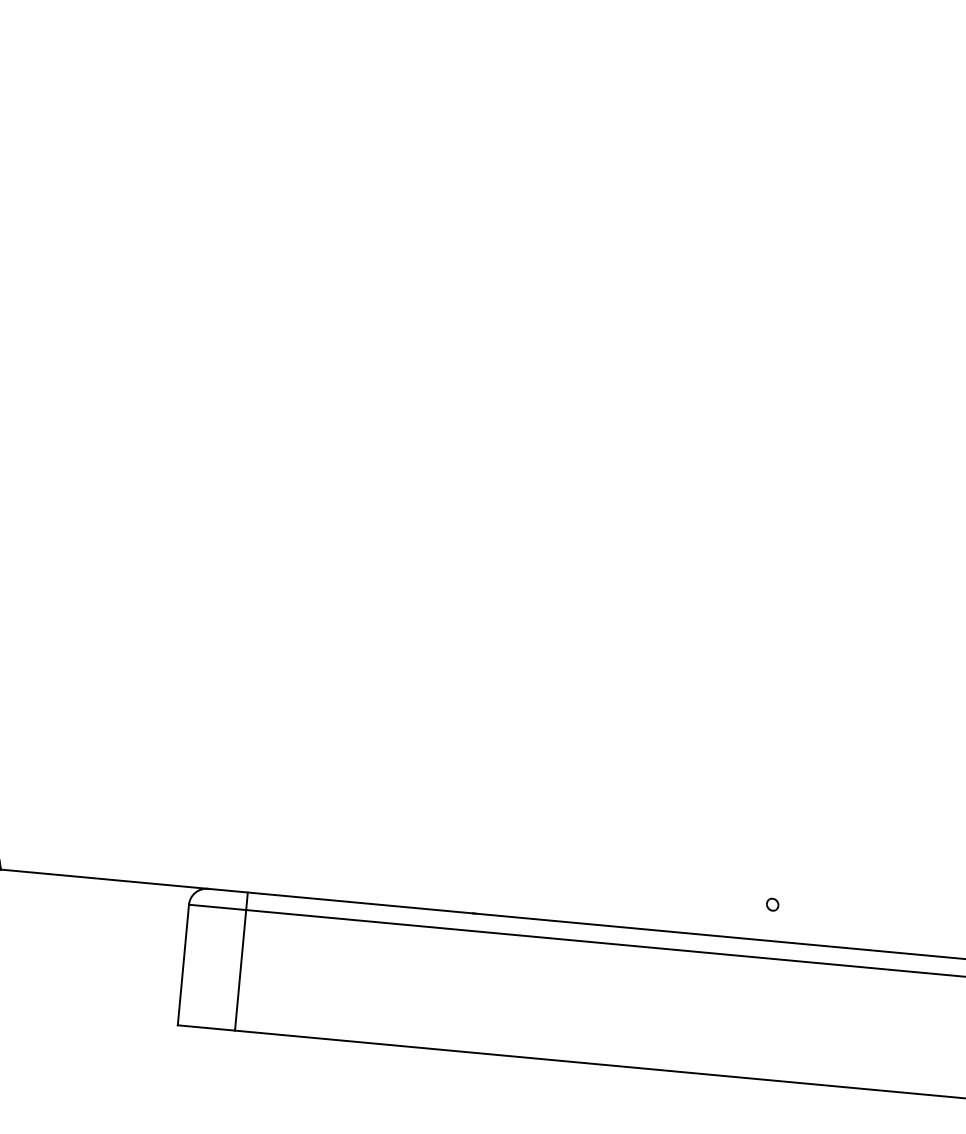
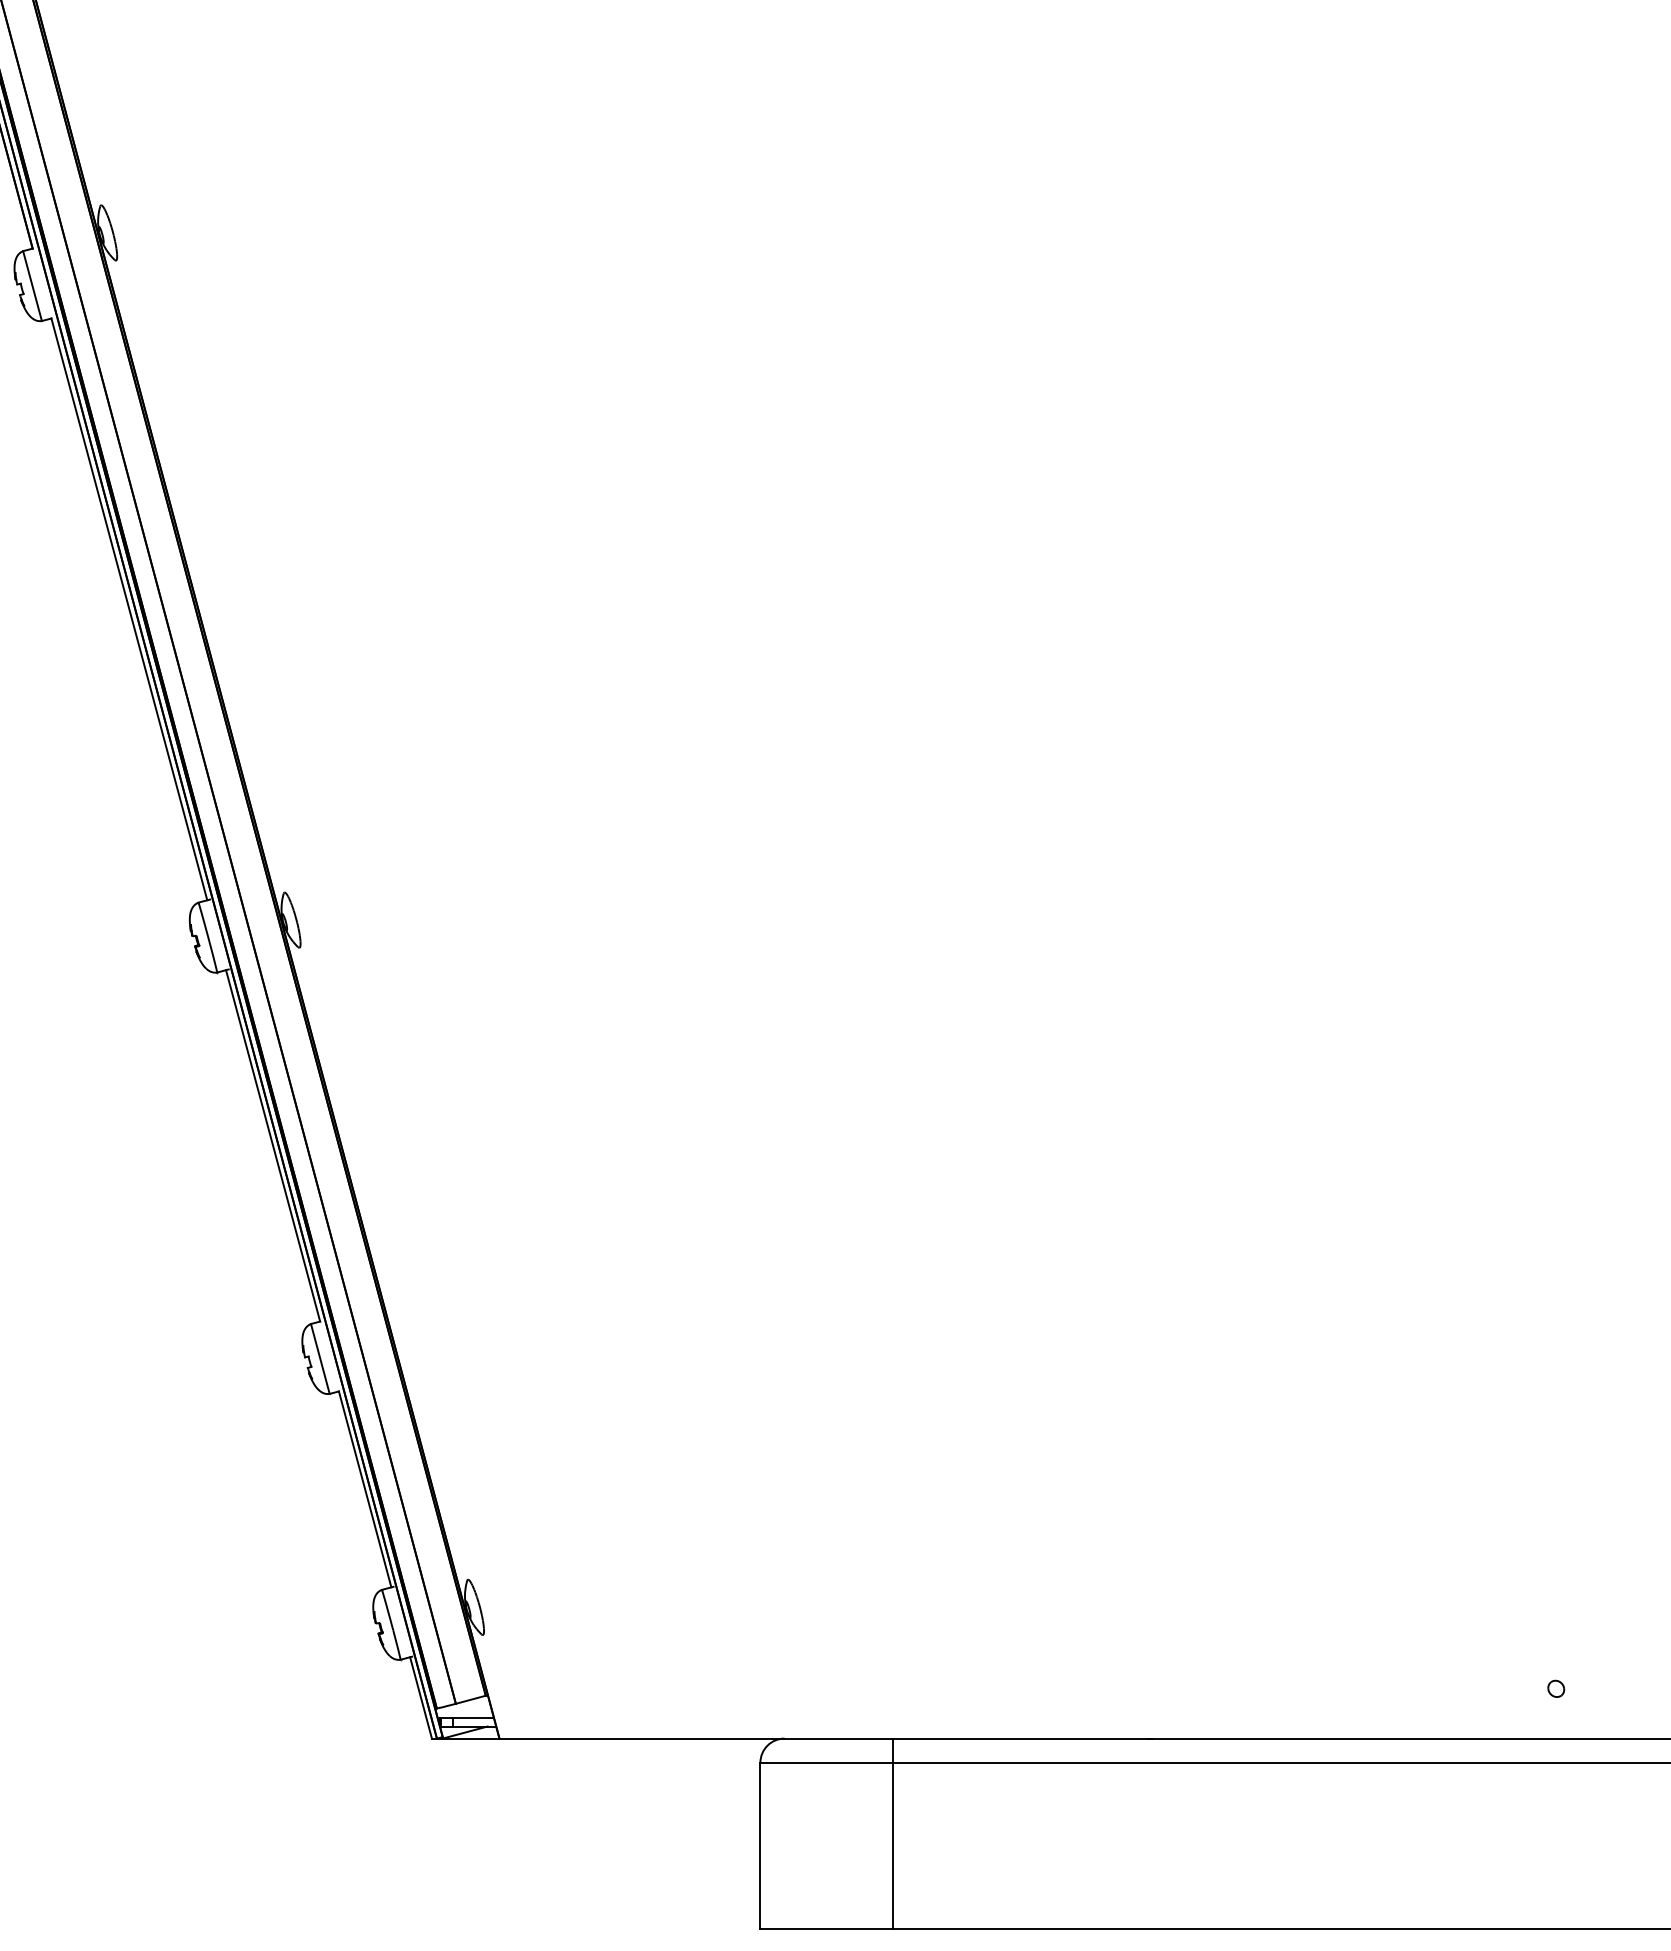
line: (241, 961) -> (893, 1833), moved

